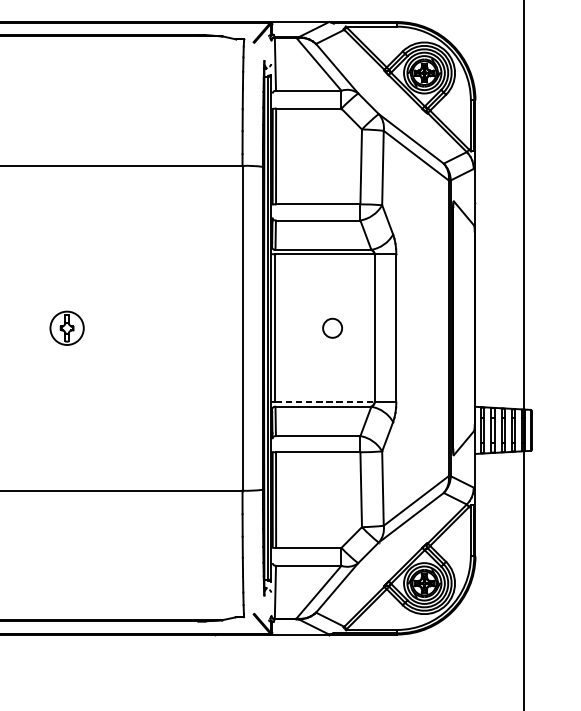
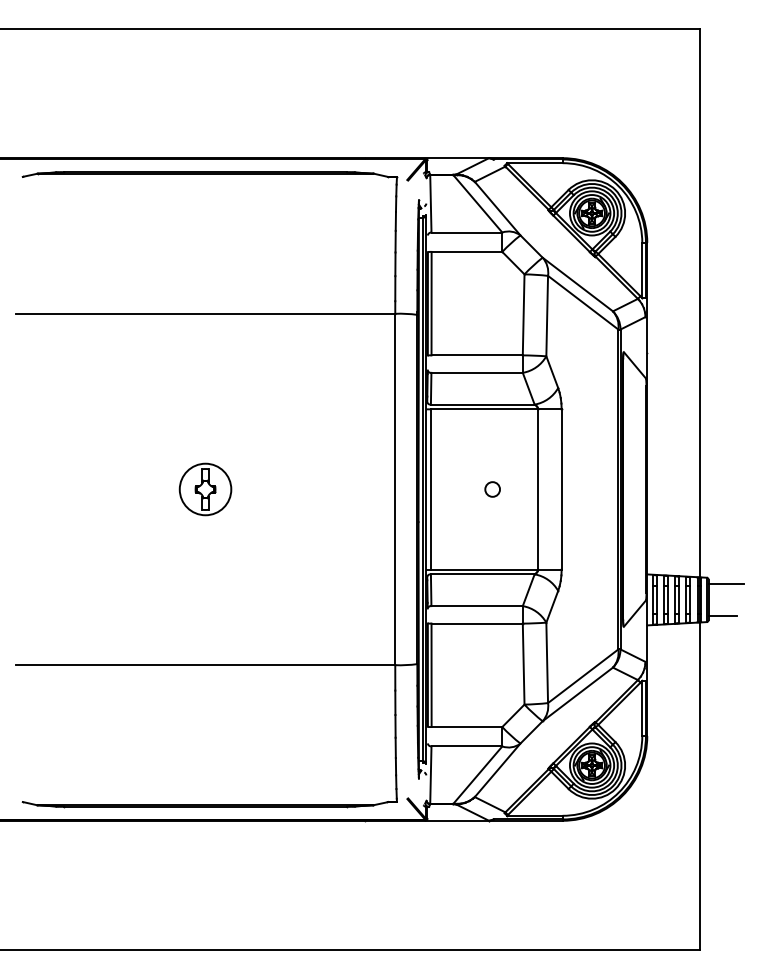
part: (67, 328) -> (205, 489), size x1.43
circle: (332, 328) -> (492, 489), size x0.71
line: (325, 402) -> (484, 569), dashed -> solid
line: (548, 415) -> (726, 583), added
line: (545, 445) -> (722, 616), added

